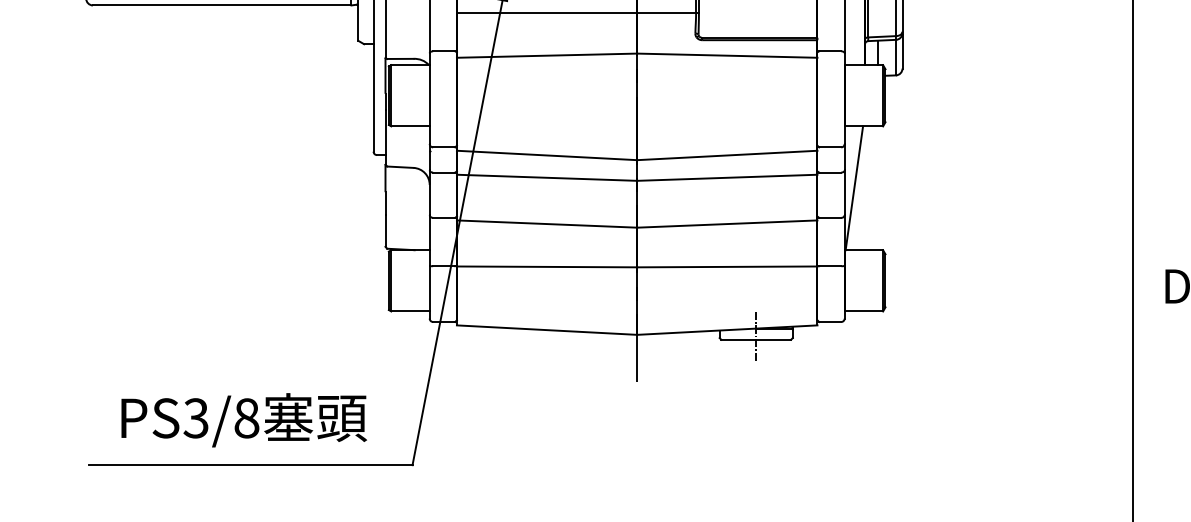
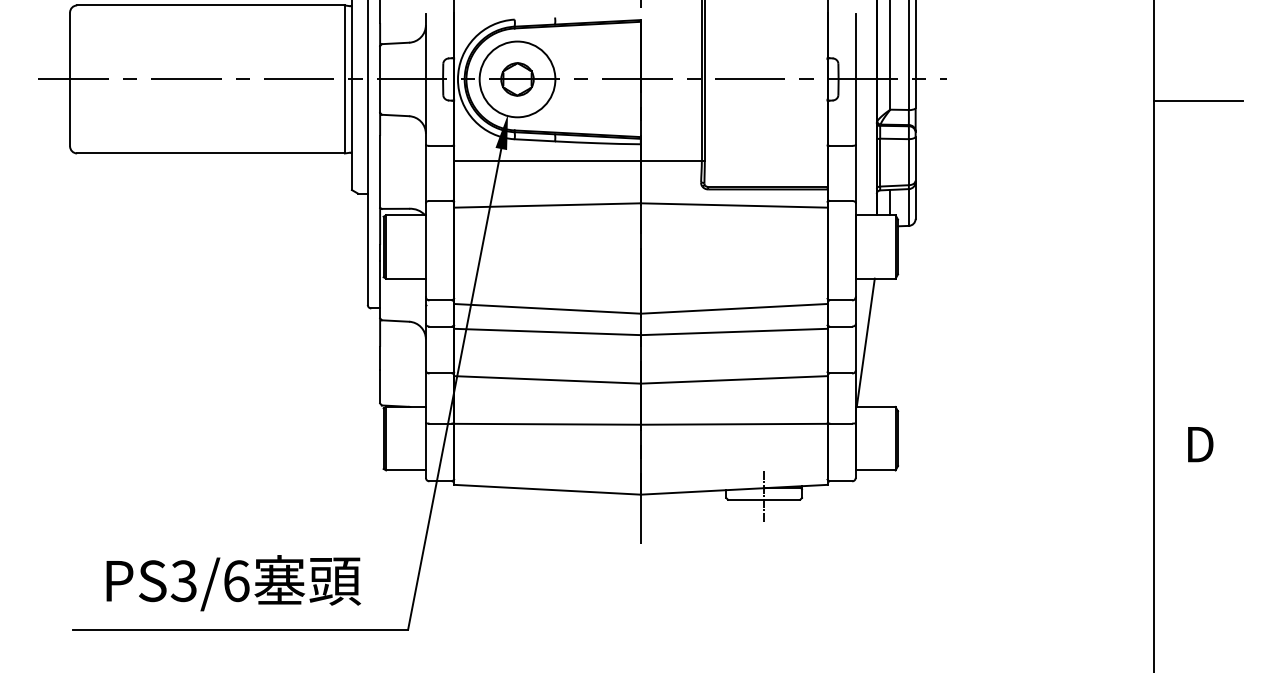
text: (246, 418) -> (236, 581), PS3/8 -> PS3/6

